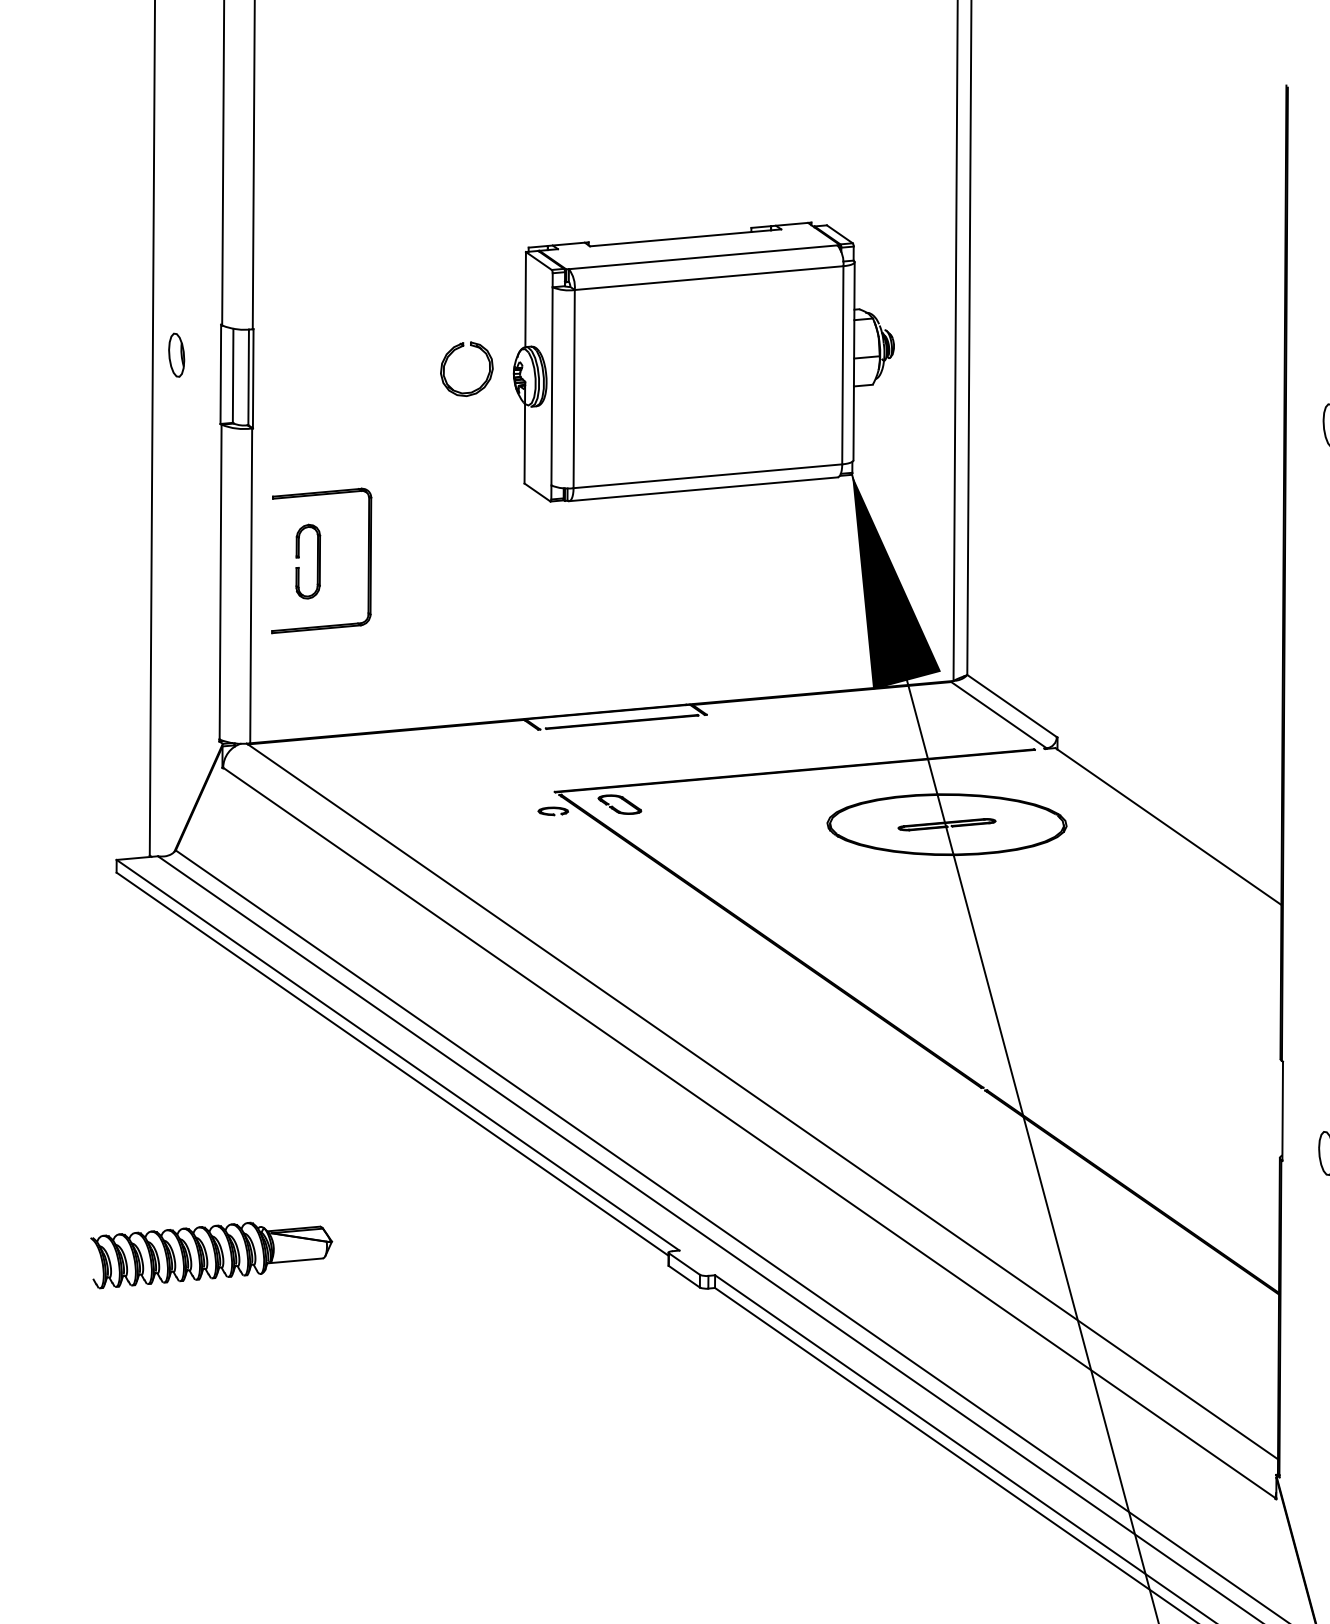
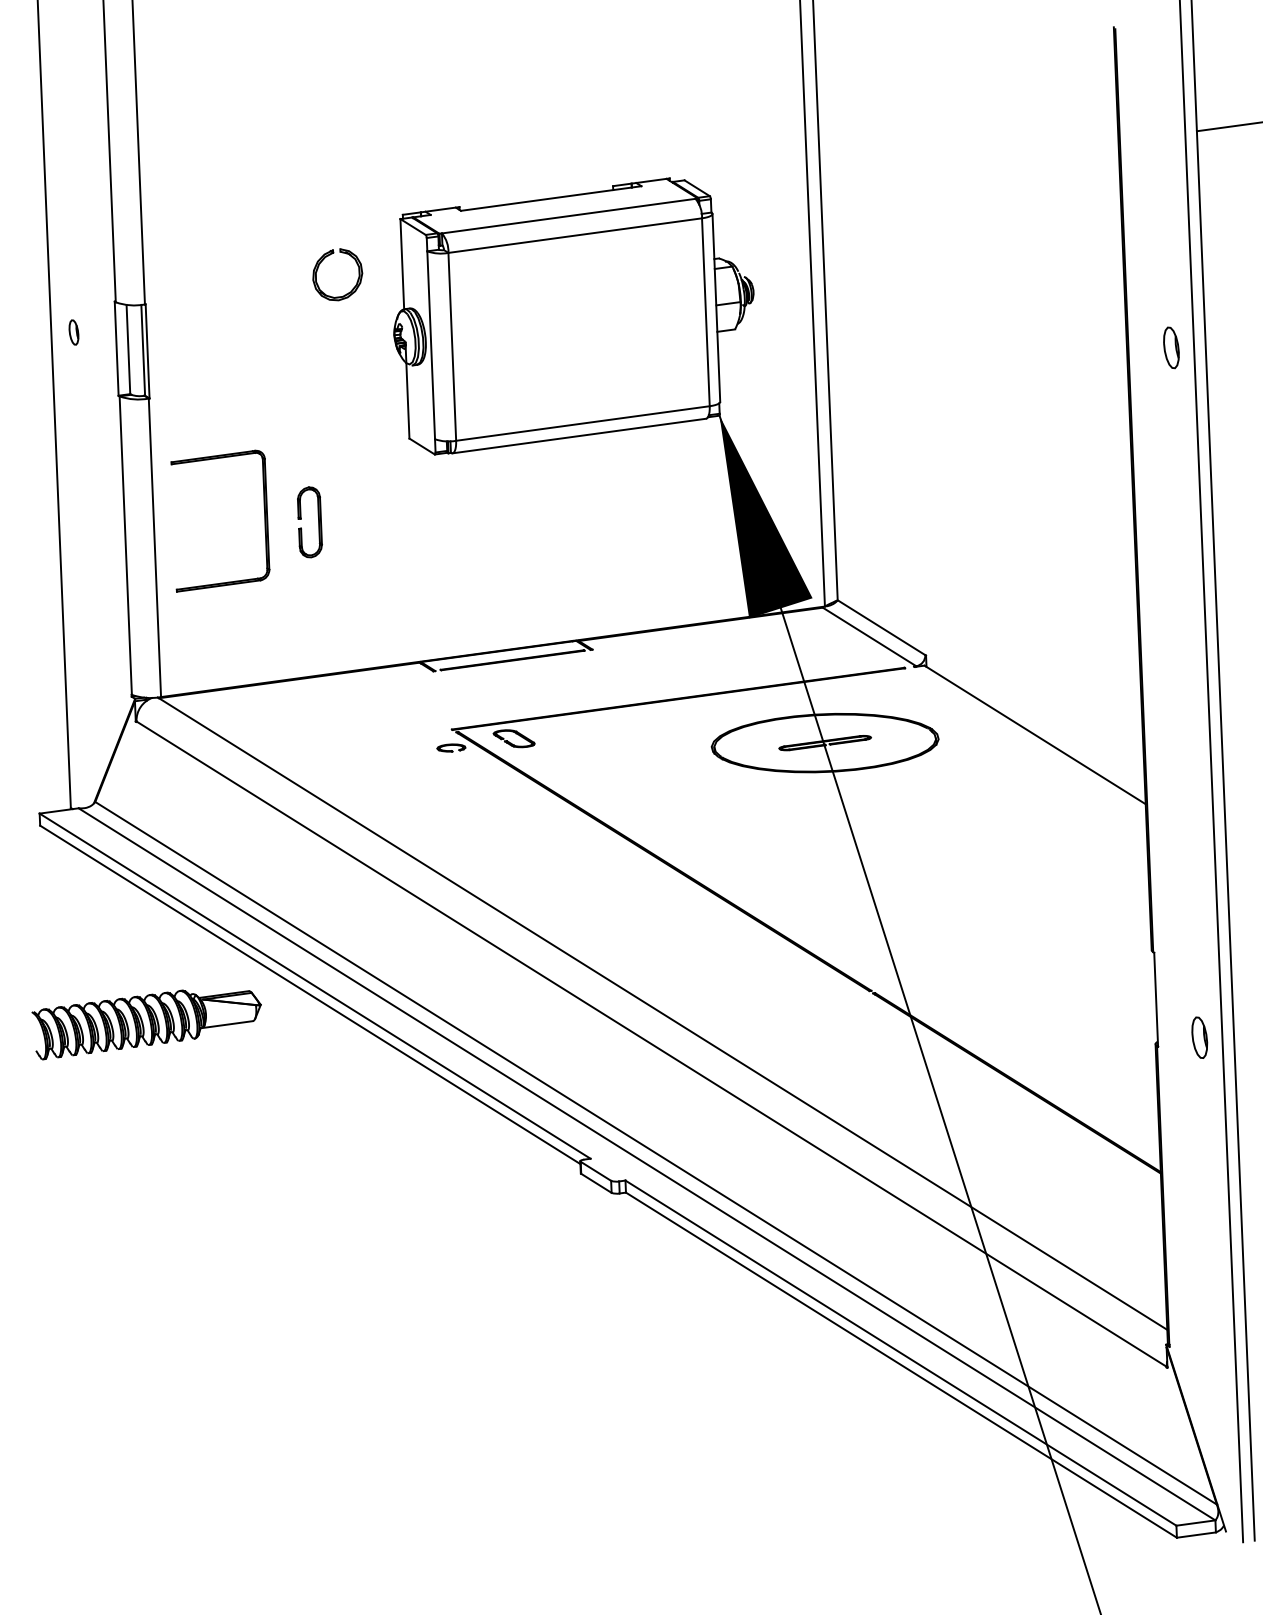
part: (176, 355) -> (73, 332), size x0.6
part: (446, 362) -> (318, 269), moved
part: (299, 558) -> (301, 519), moved
part: (210, 1256) -> (146, 1024), moved

